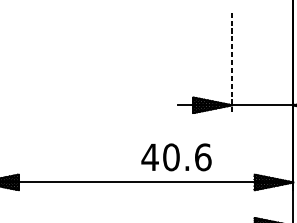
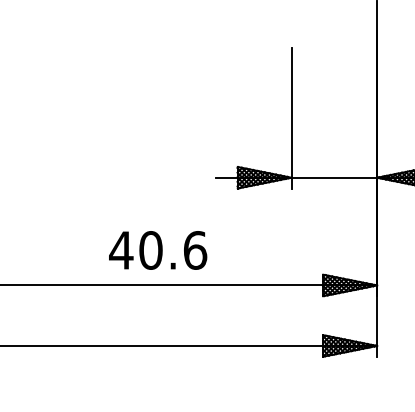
line: (231, 62) -> (291, 118), dashed -> solid
text: (176, 157) -> (158, 250), moved

